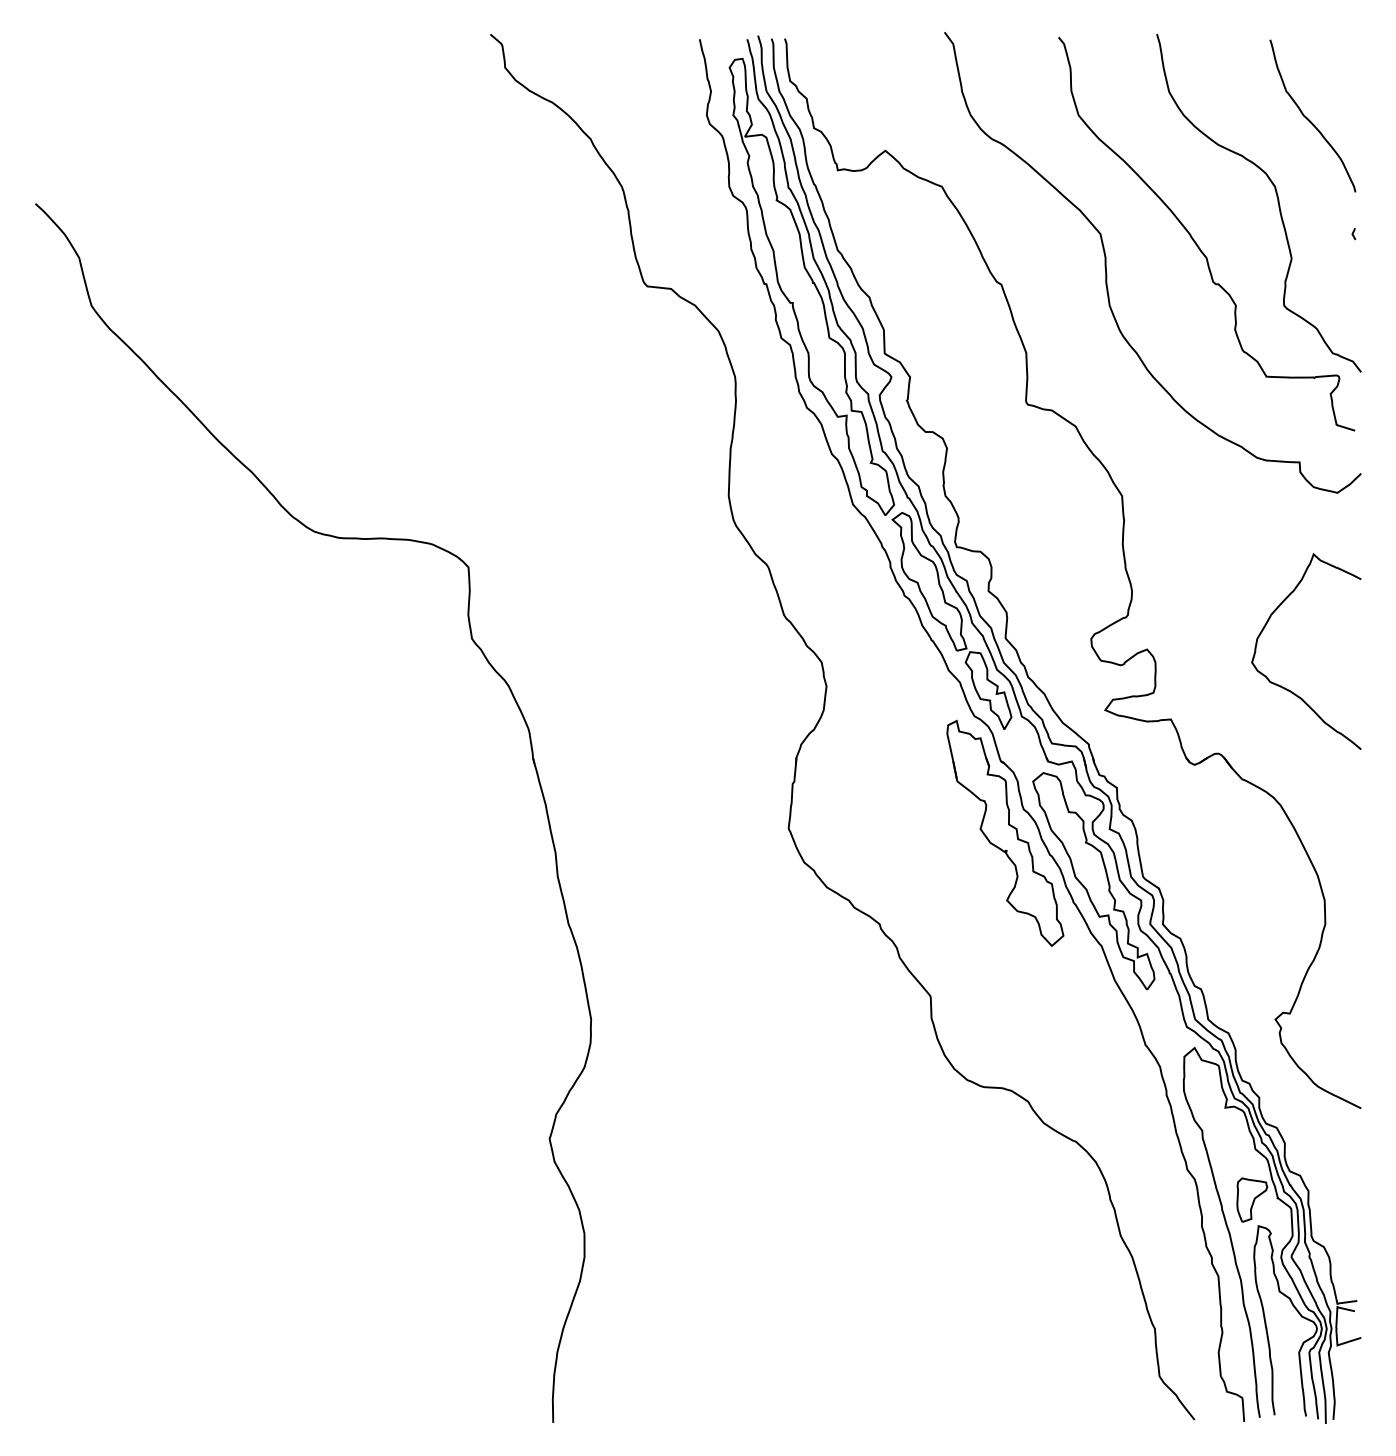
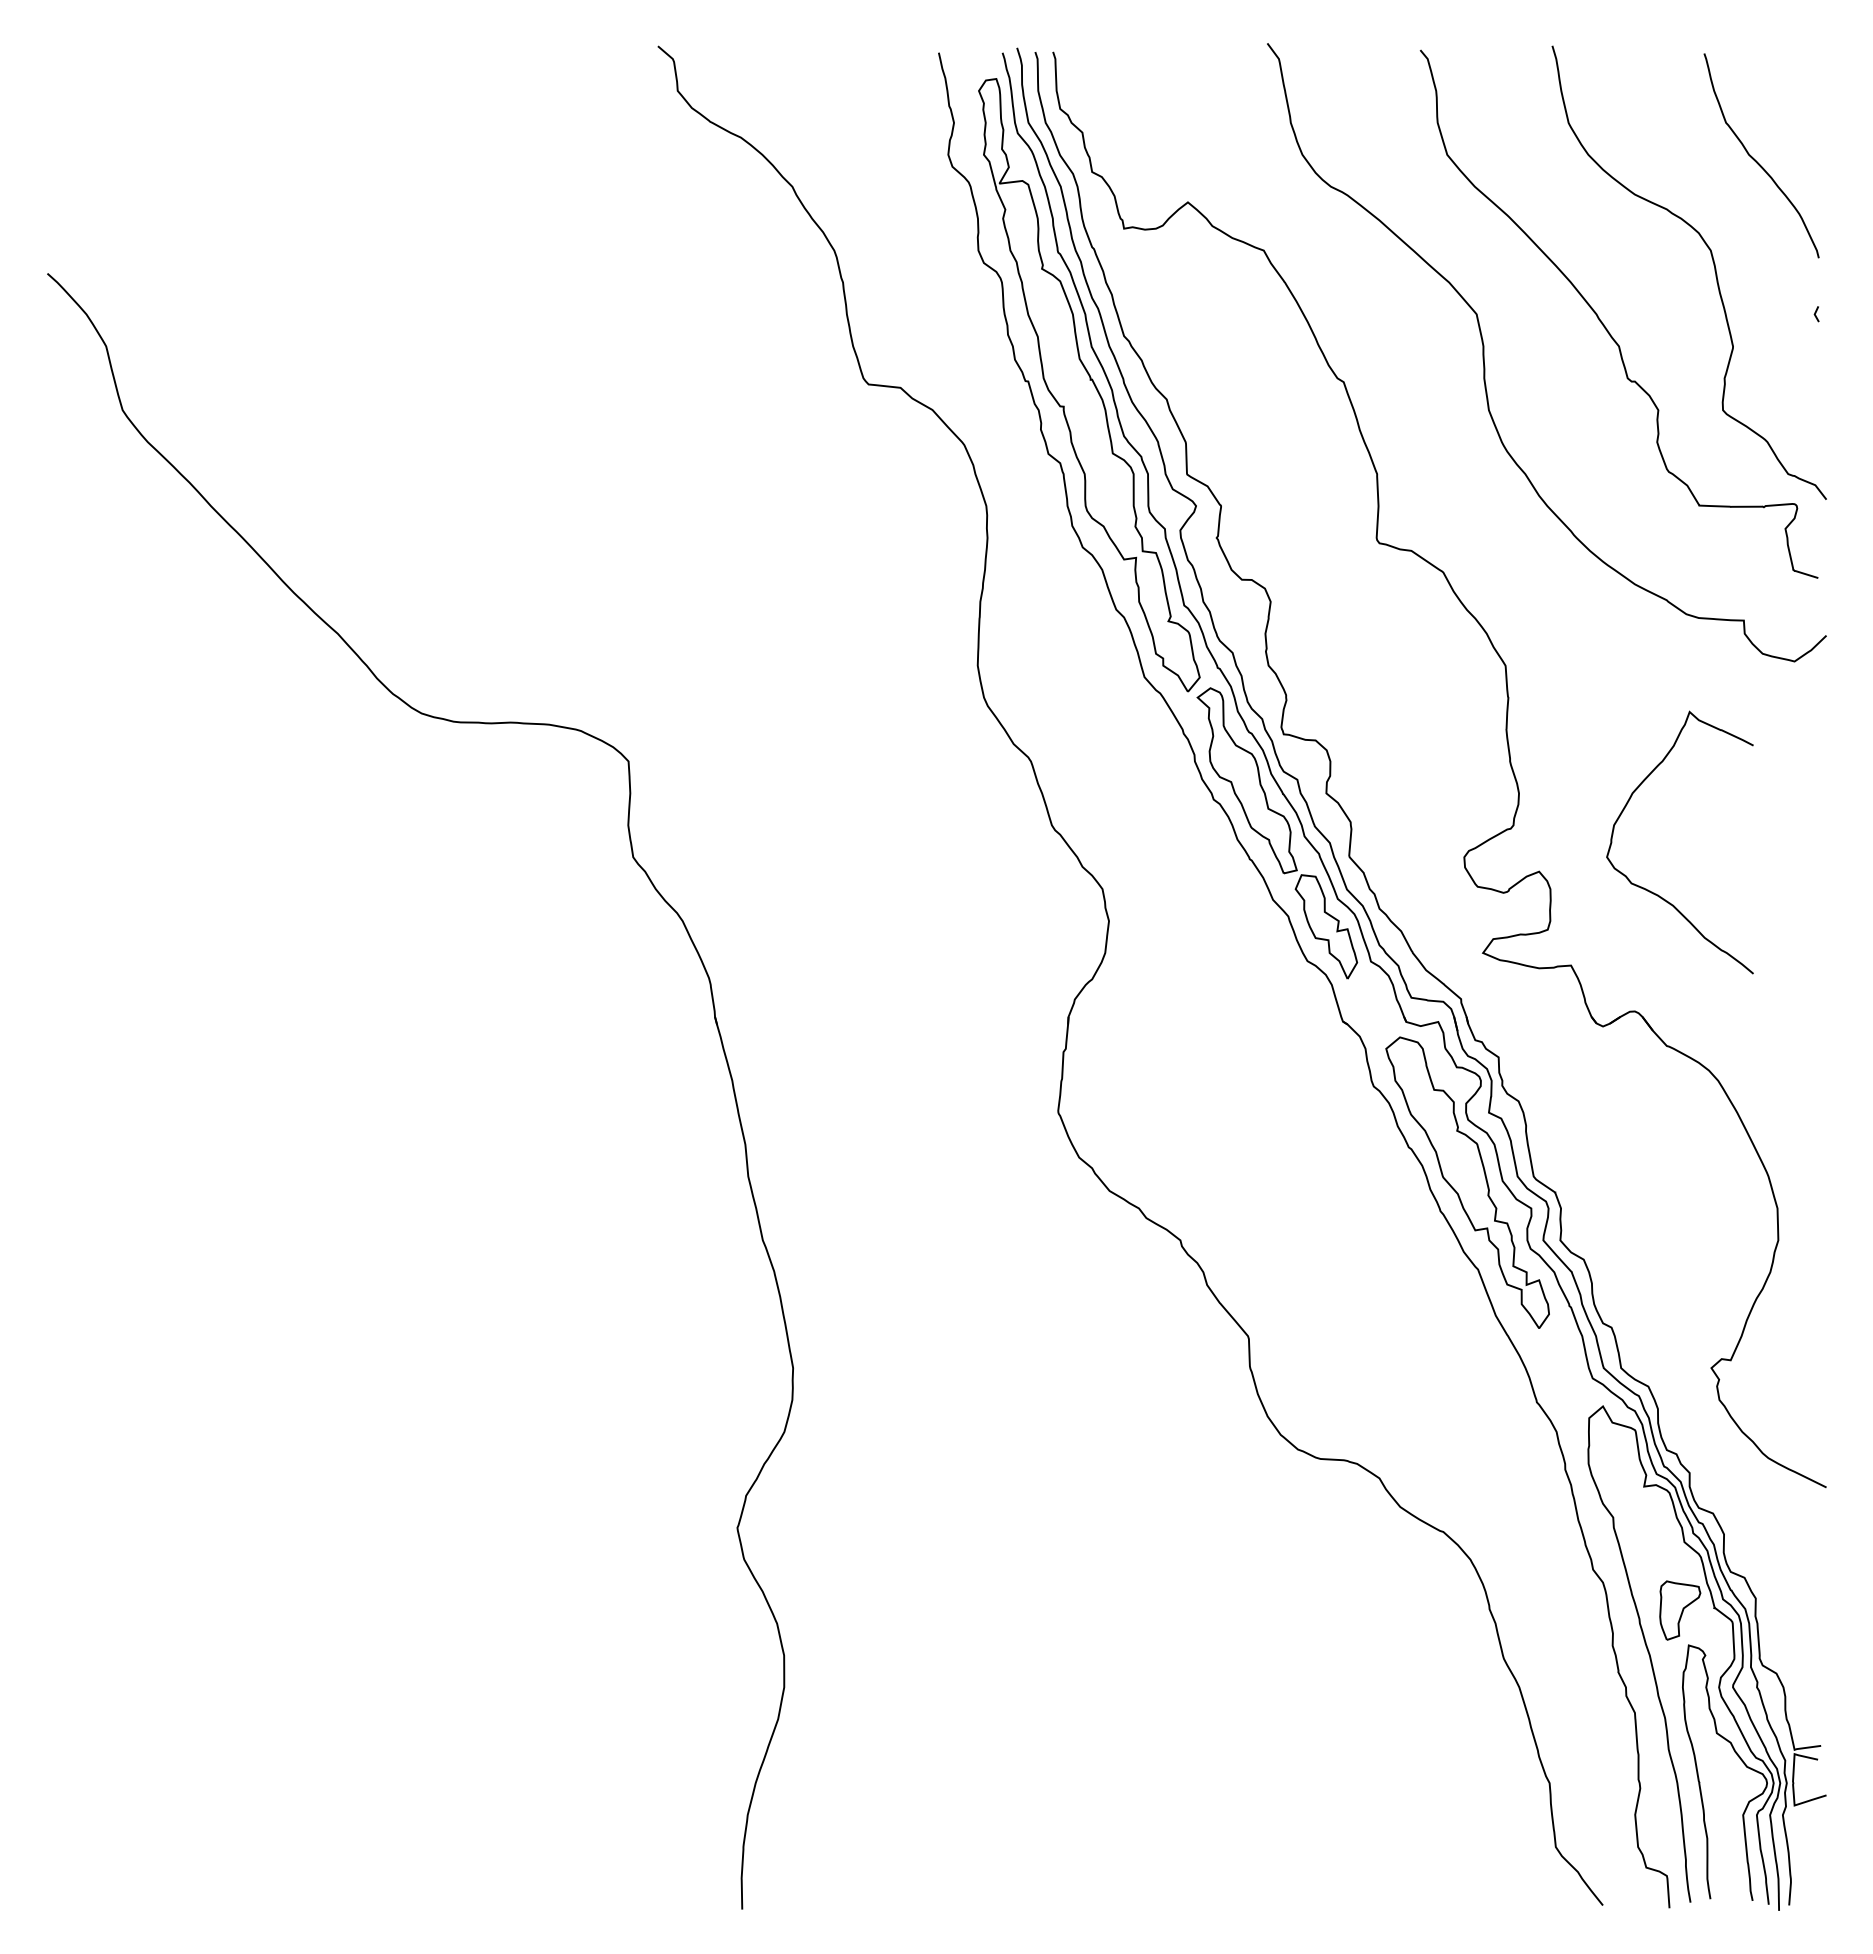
curve: (1287, 688) -> (1654, 892), moved
part: (1005, 833) -> (1348, 1118), removed

